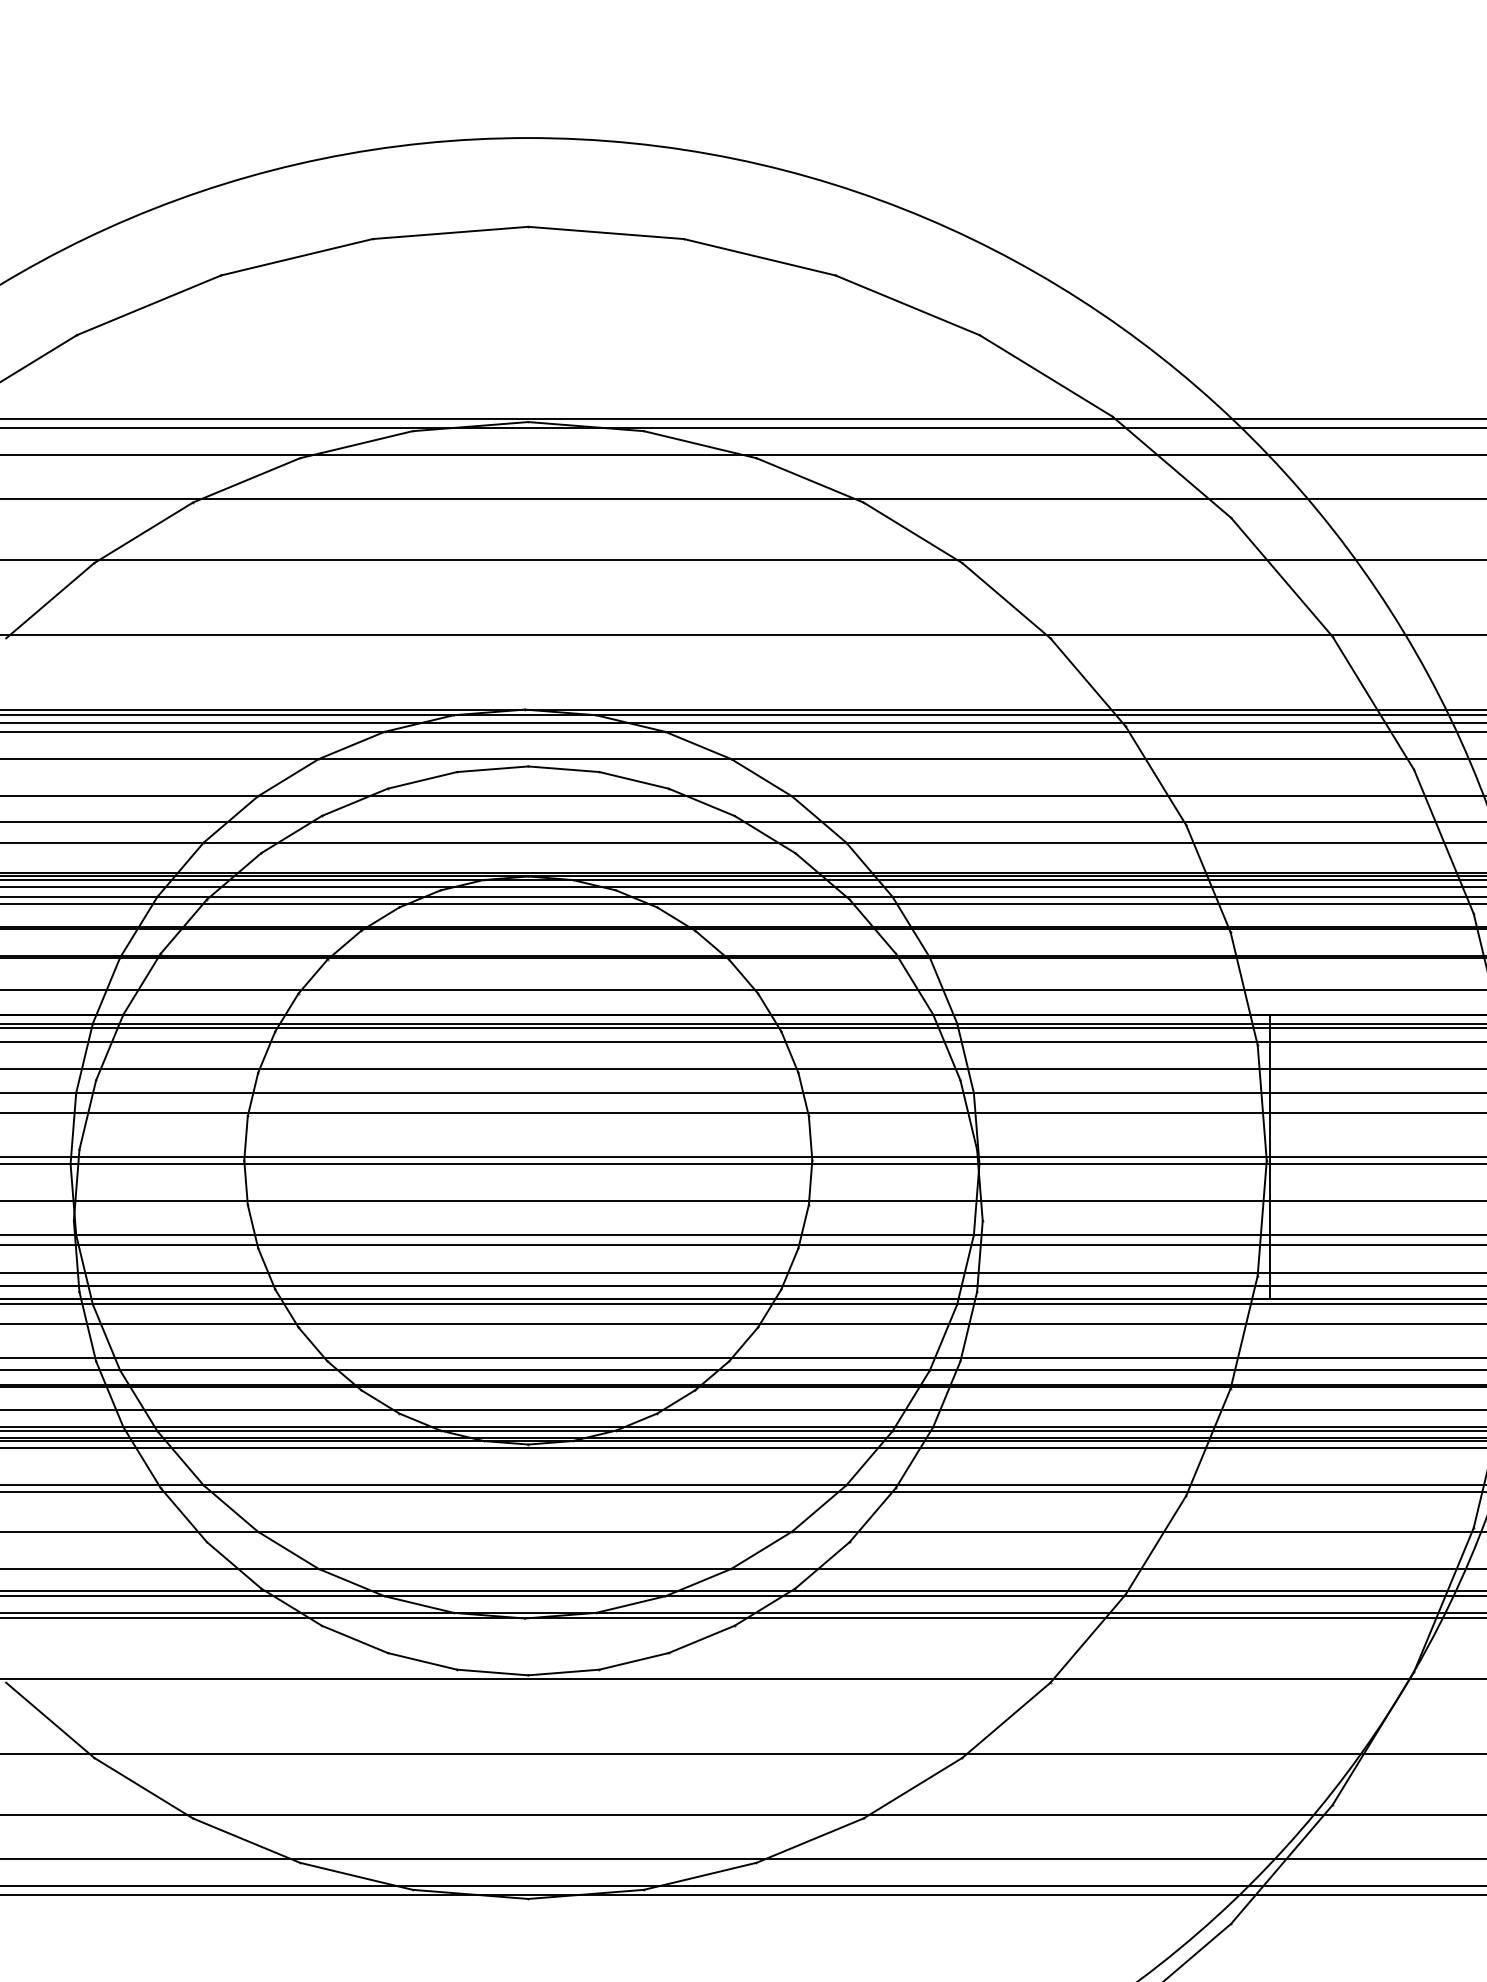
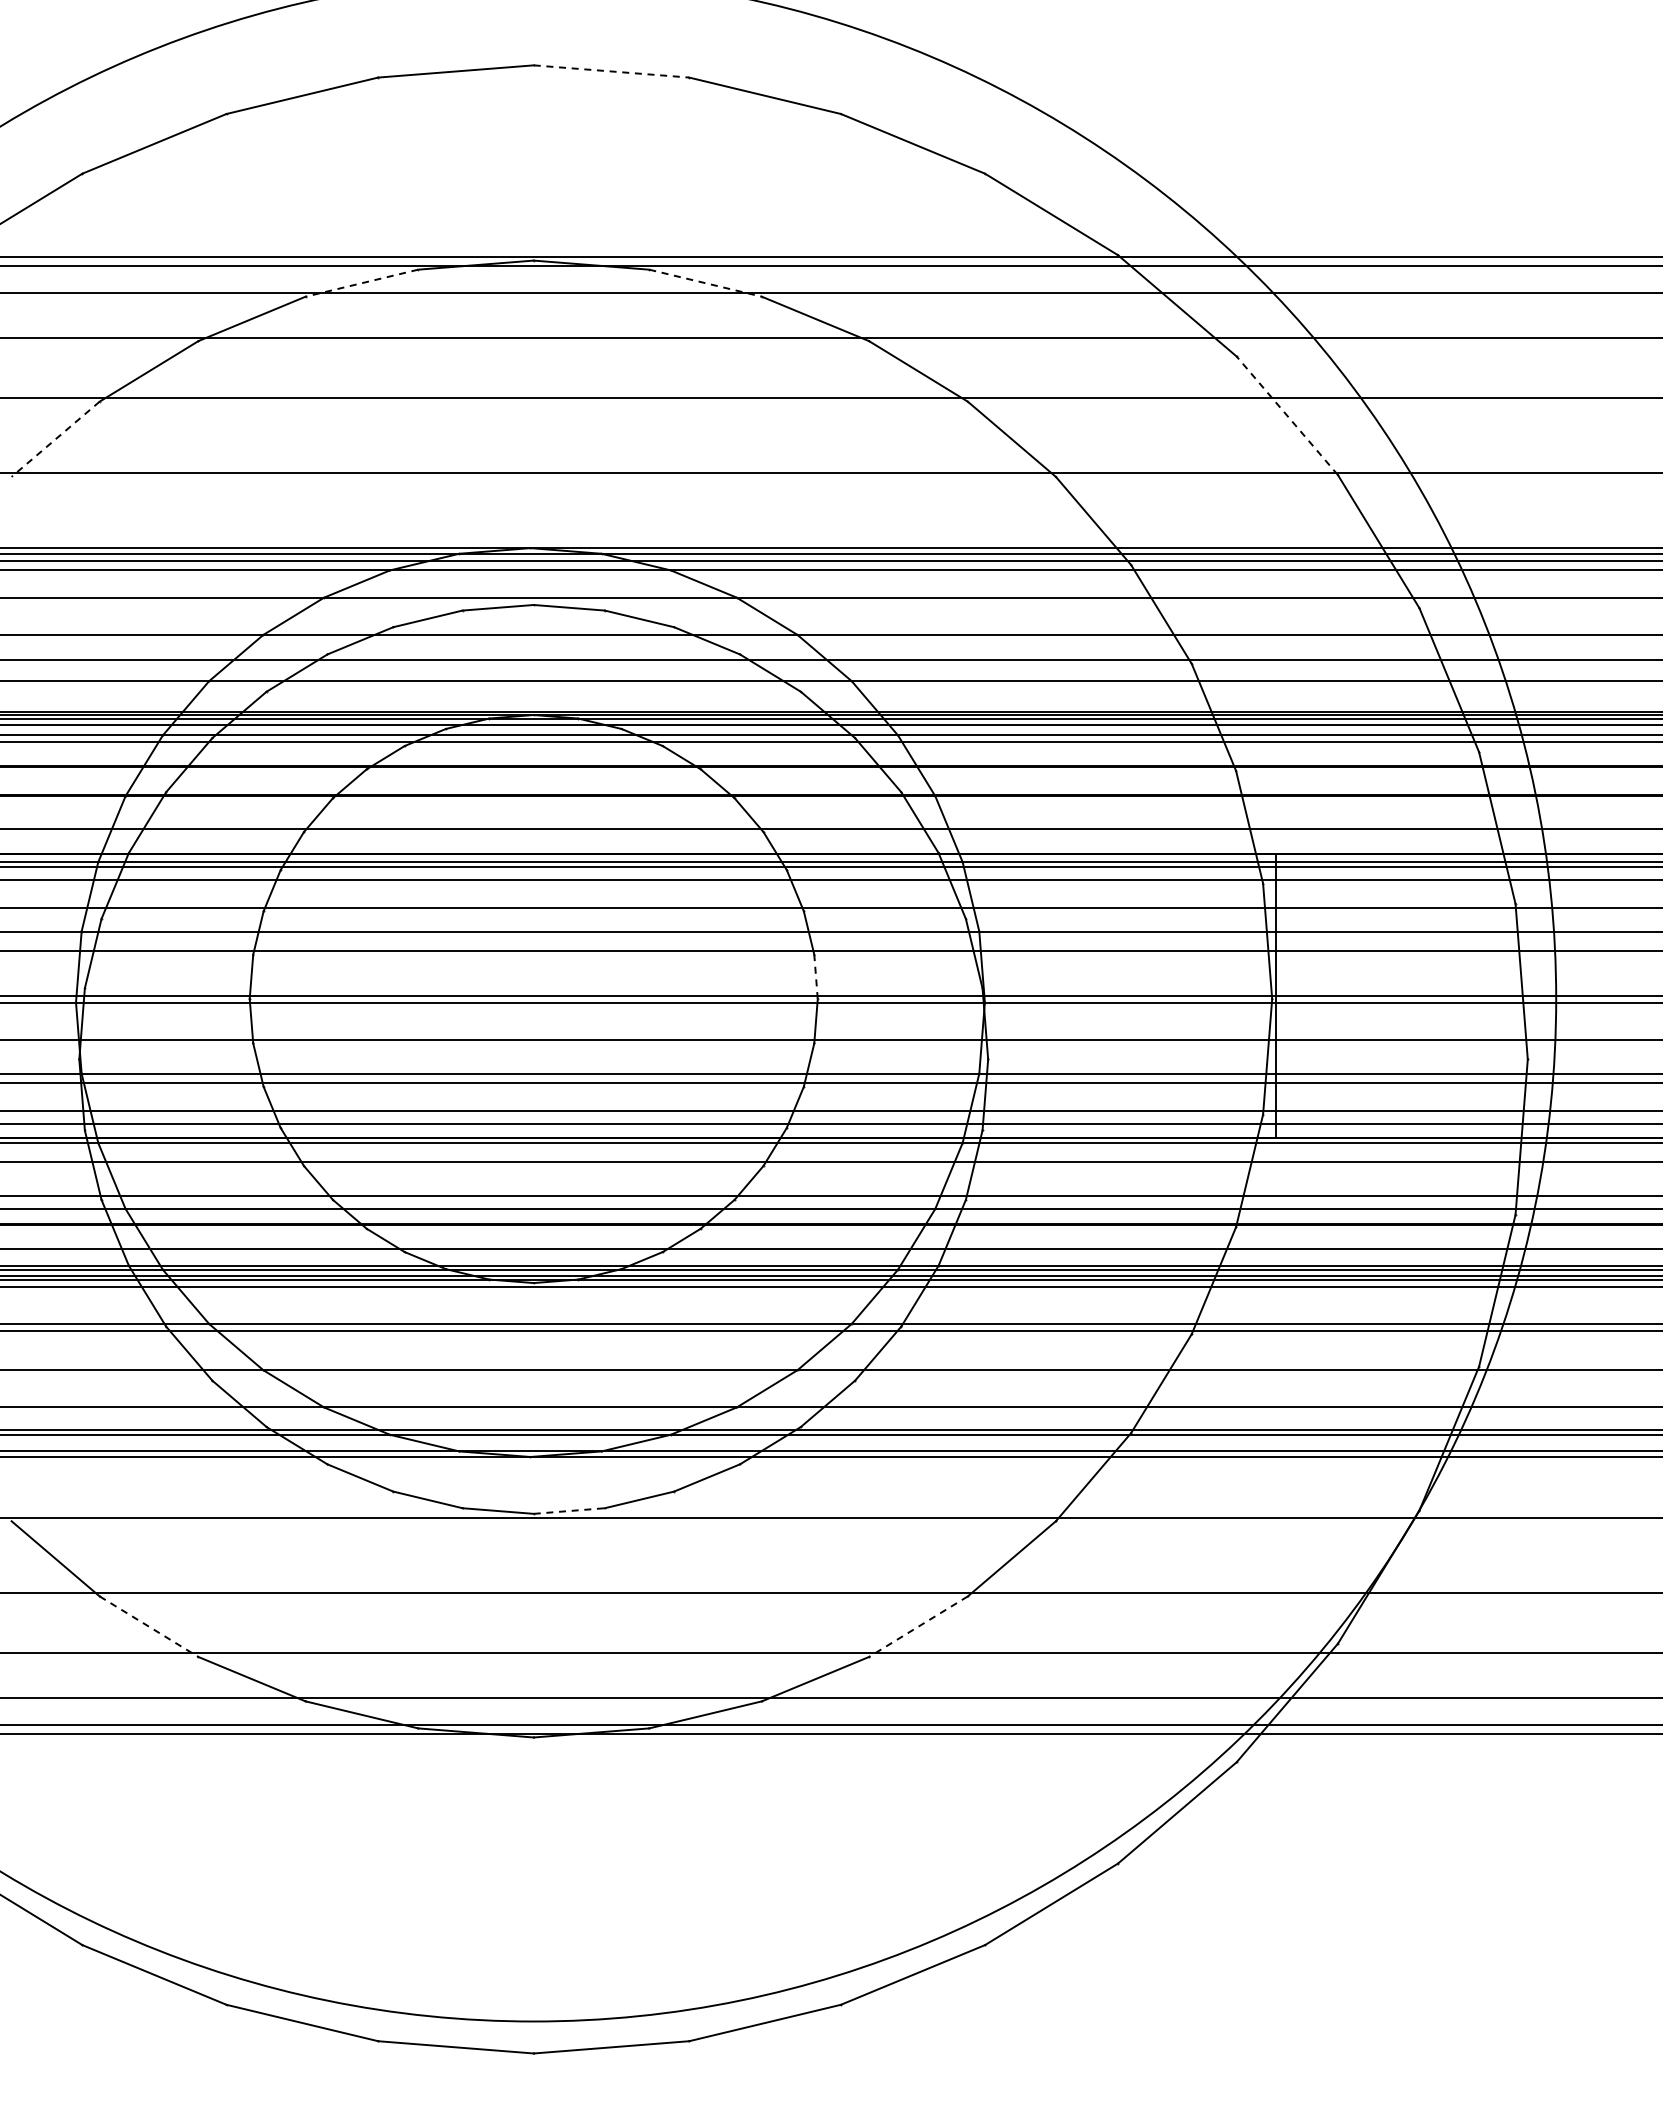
line: (606, 232) -> (611, 71), solid -> dashed
line: (356, 444) -> (361, 283), solid -> dashed
line: (700, 444) -> (705, 283), solid -> dashed
line: (1281, 576) -> (1286, 415), solid -> dashed
line: (50, 600) -> (55, 439), solid -> dashed
line: (810, 1137) -> (815, 976), solid -> dashed
line: (564, 1672) -> (569, 1511), solid -> dashed
line: (144, 1787) -> (149, 1626), solid -> dashed
line: (913, 1787) -> (918, 1626), solid -> dashed

